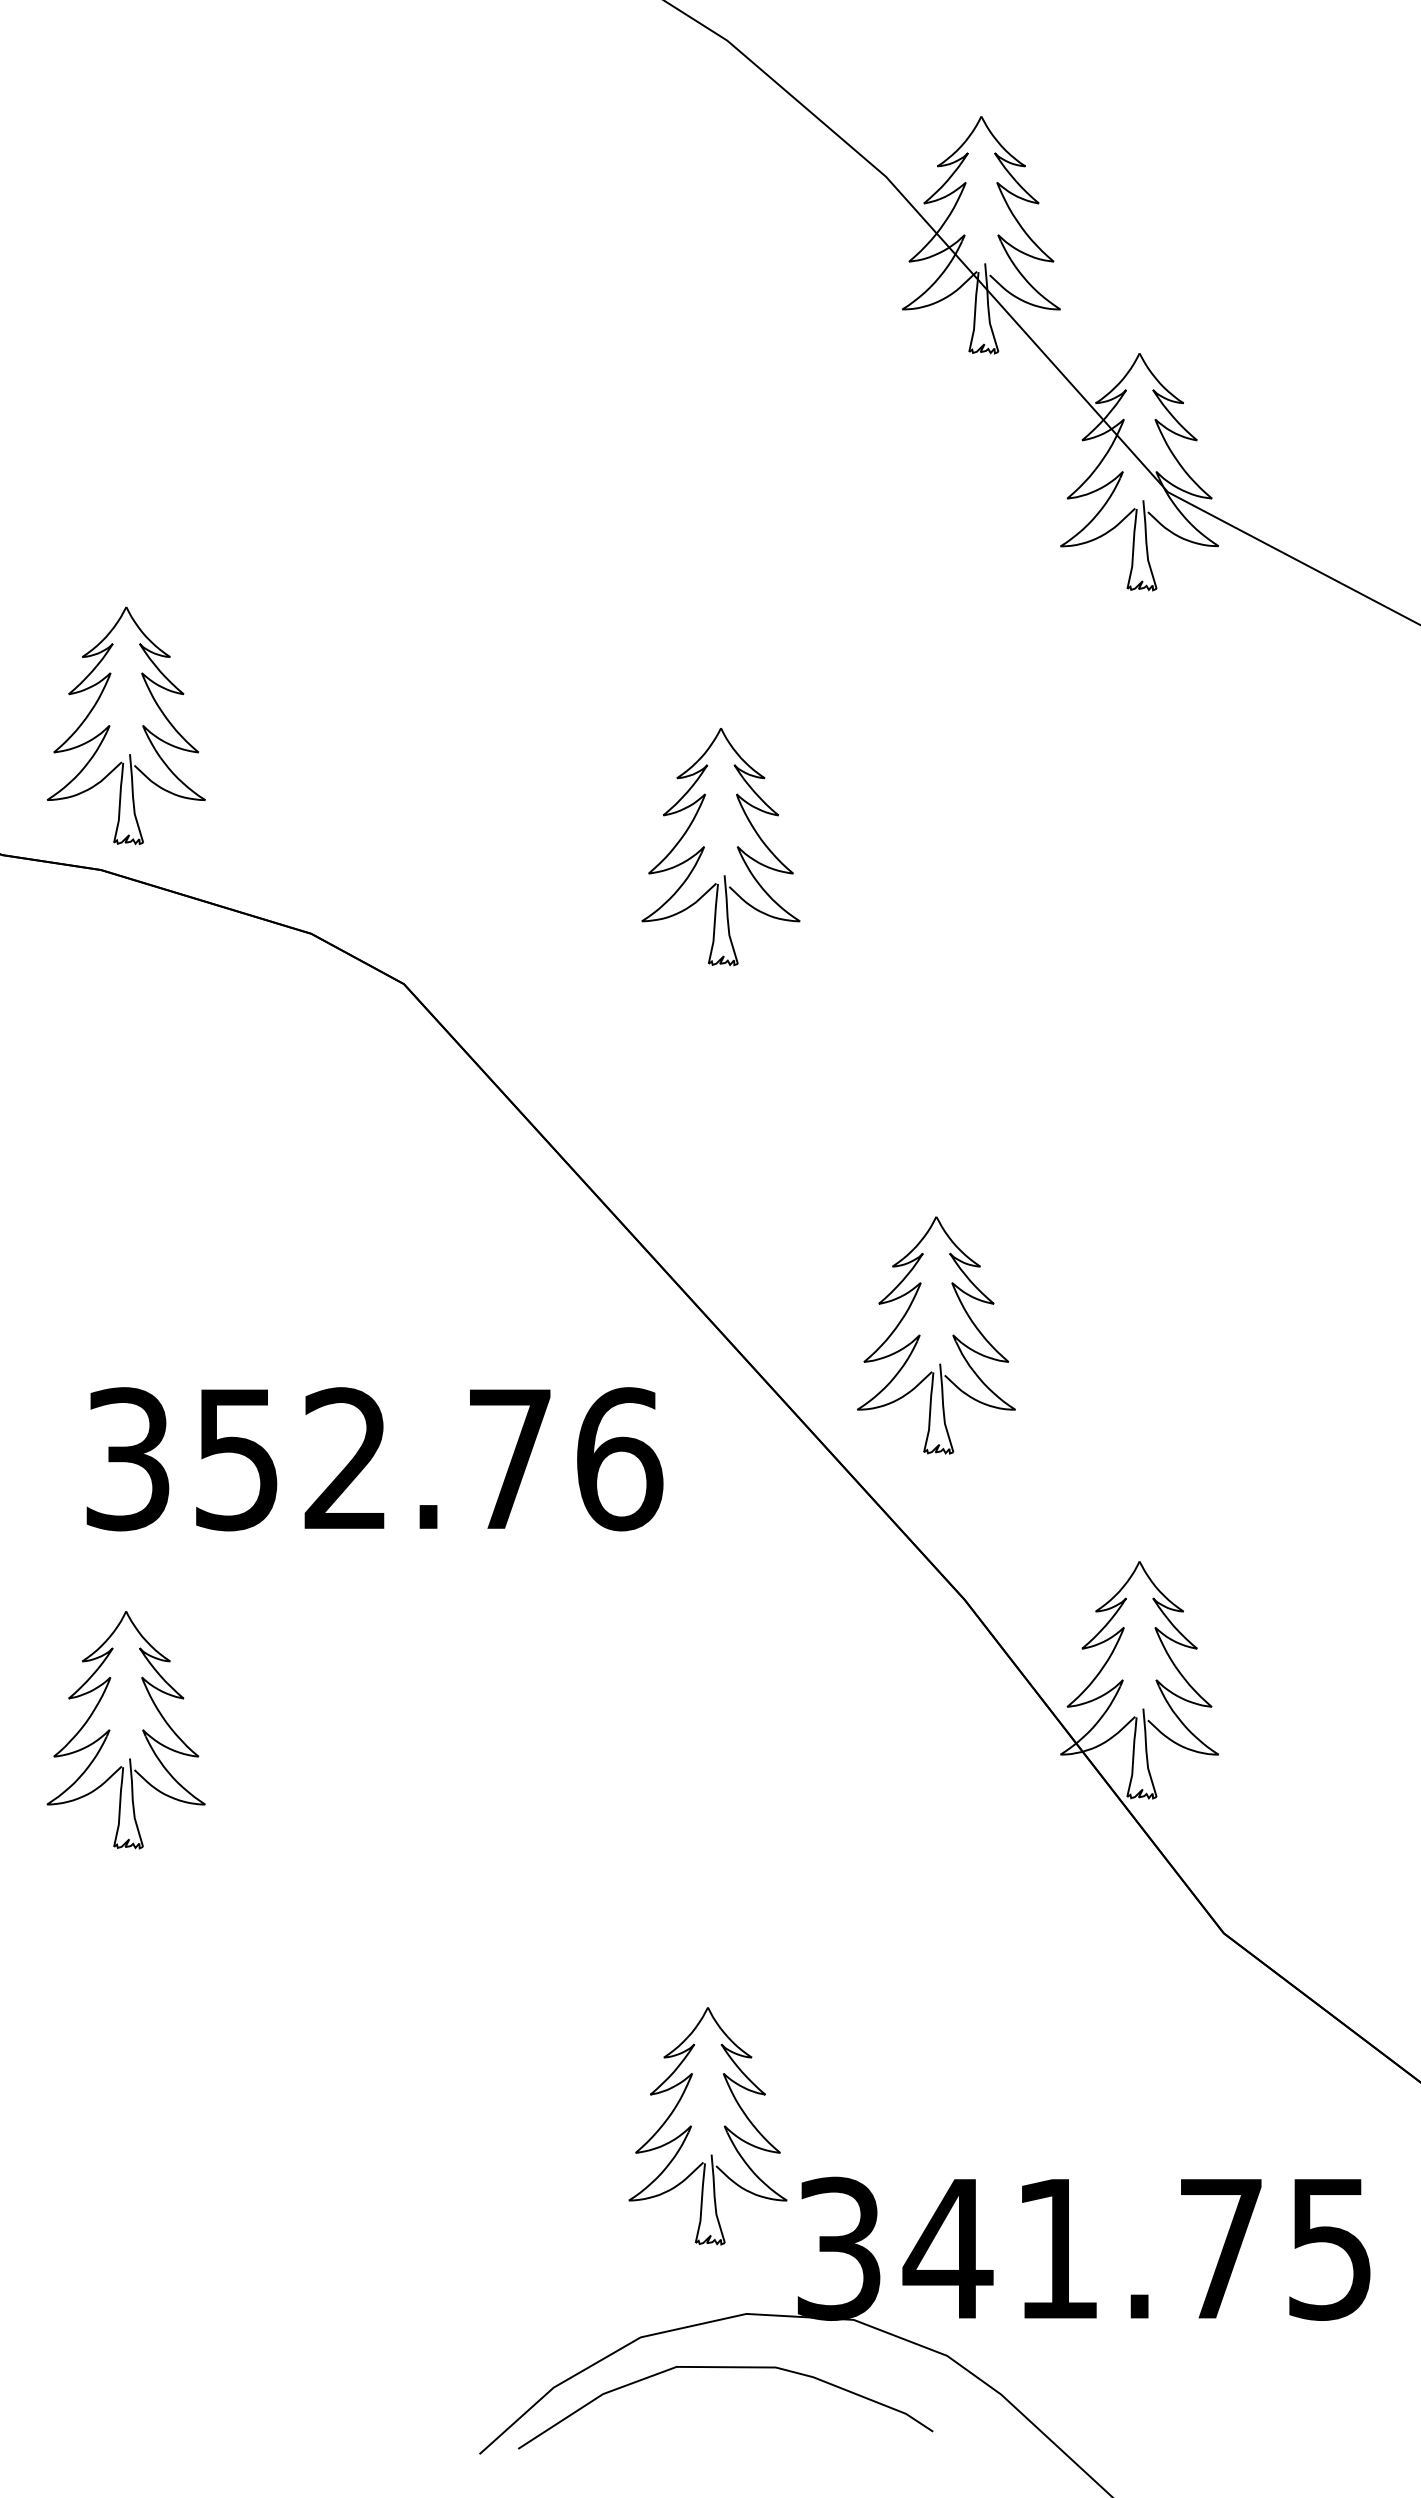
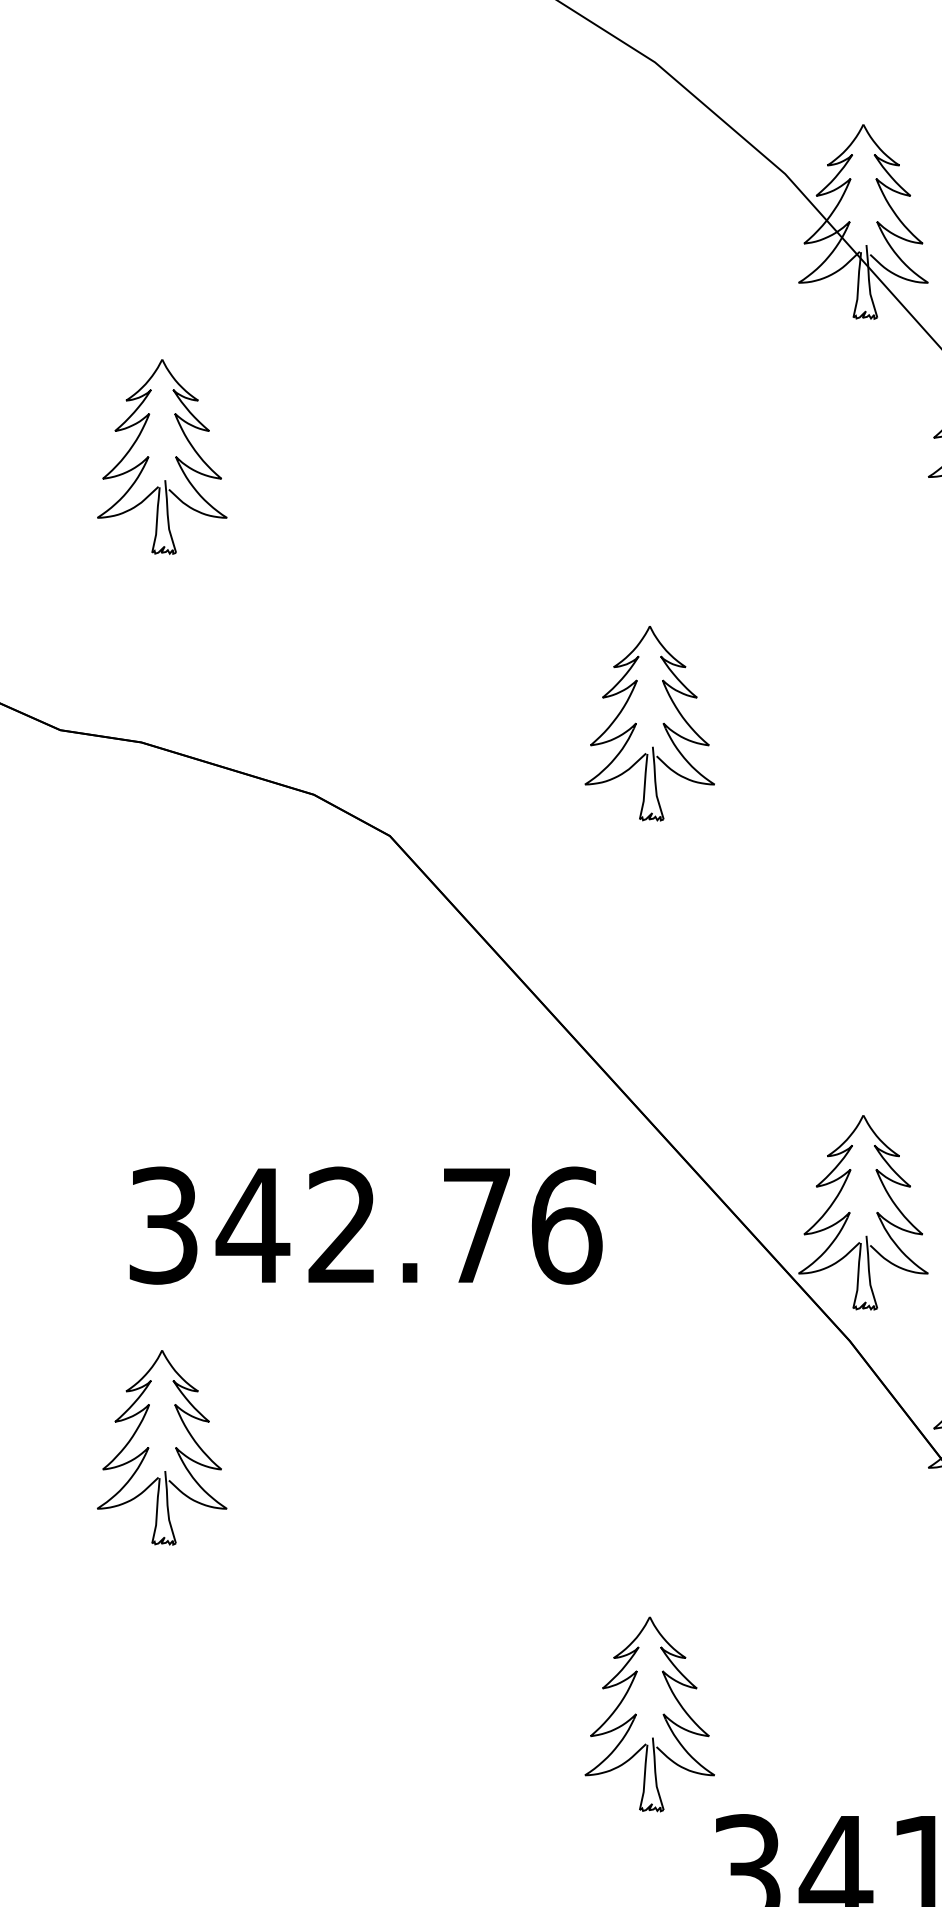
part: (110, 725) -> (149, 456), moved
part: (920, 1335) -> (850, 1212), moved
text: (236, 1460) -> (252, 1226), 352.76 -> 342.76
part: (691, 2126) -> (636, 1714), moved

